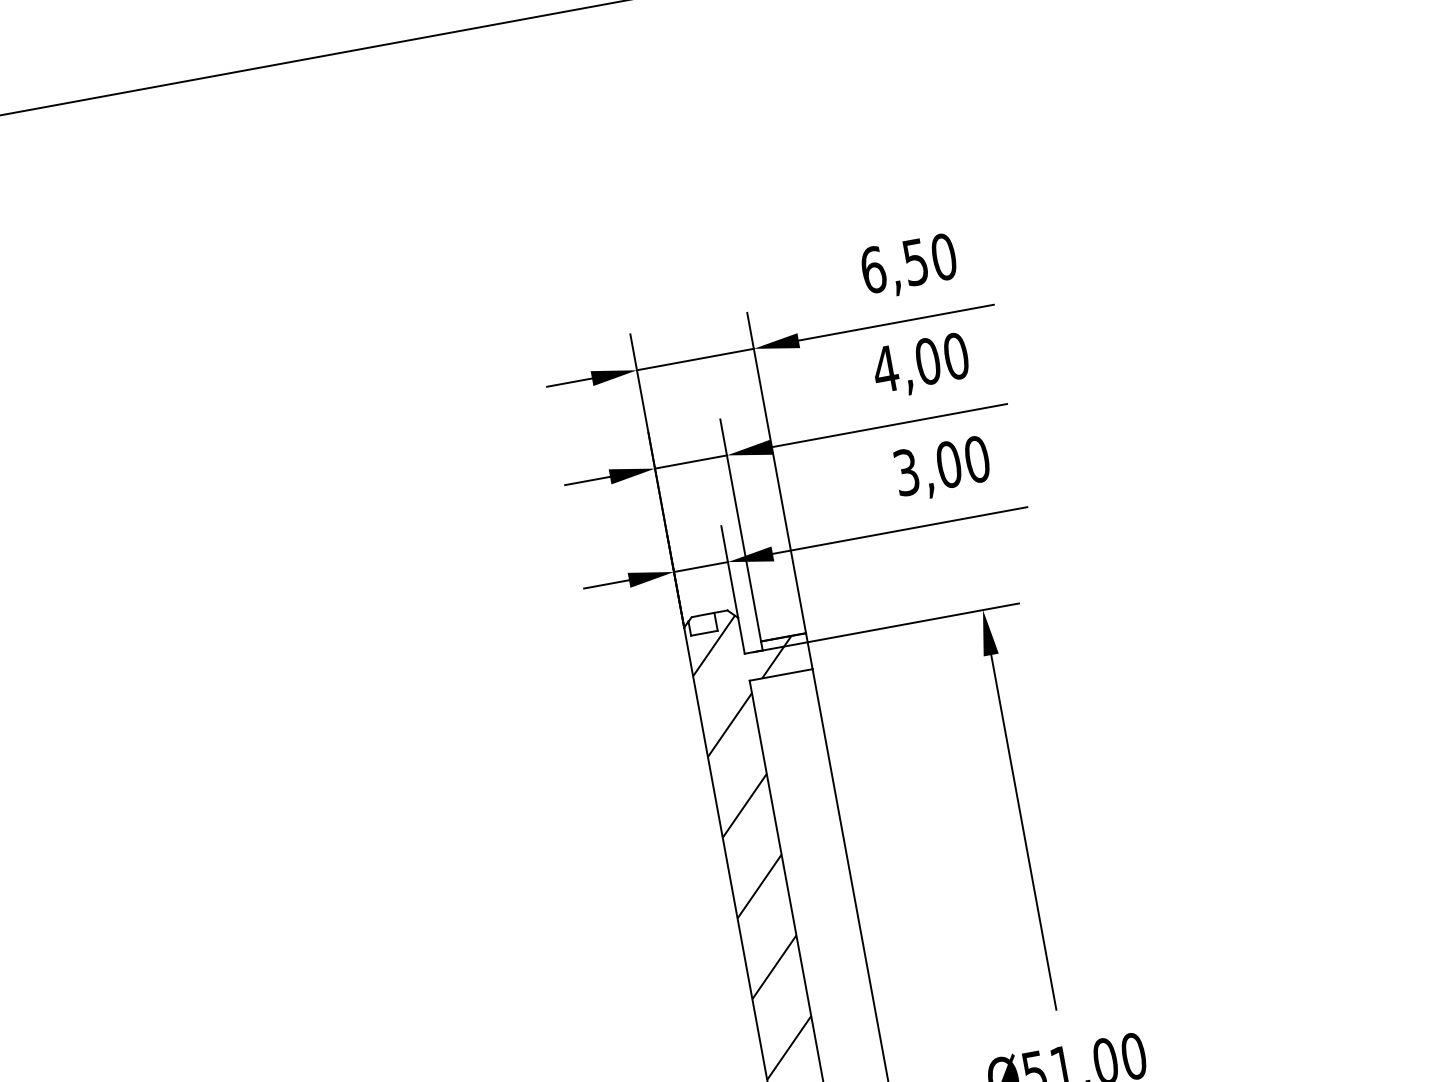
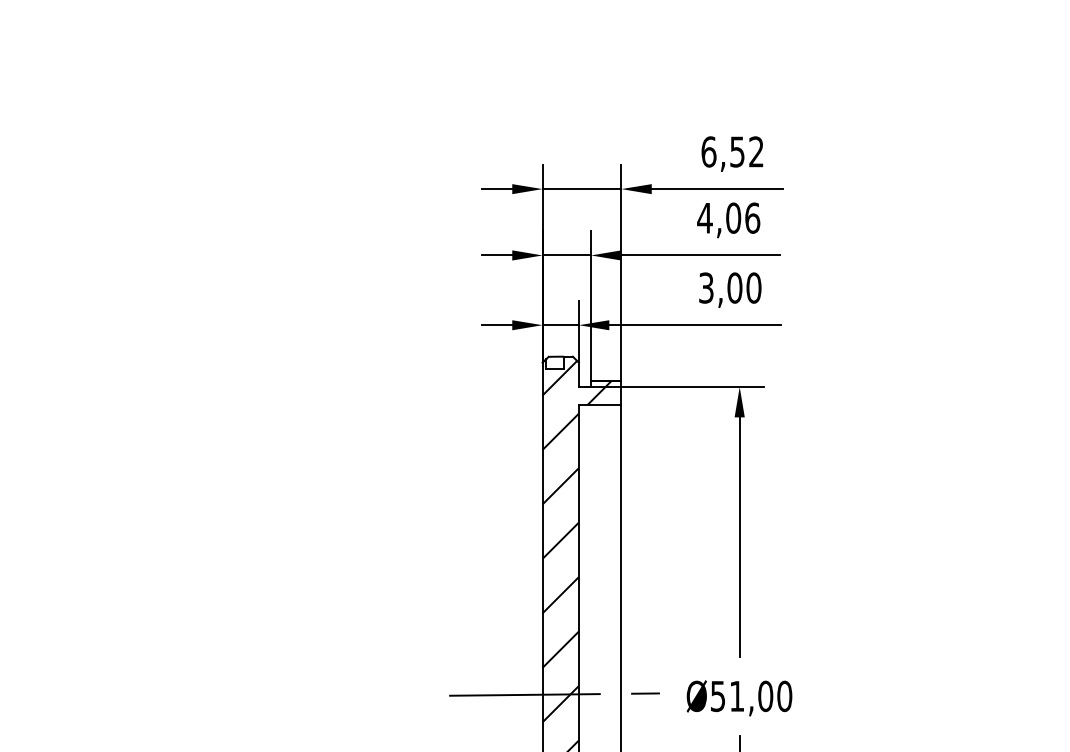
text: (943, 256) -> (756, 151), 6,50 -> 6,52
text: (955, 355) -> (752, 217), 4,00 -> 4,06

